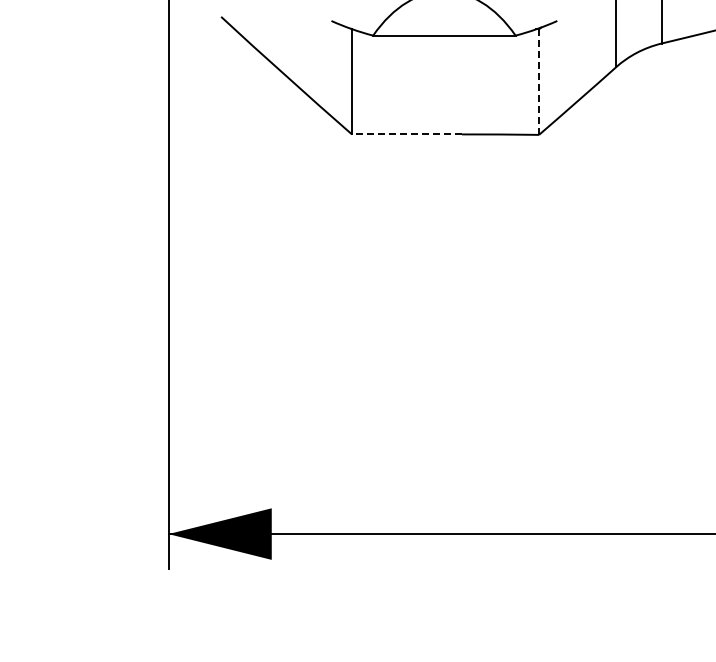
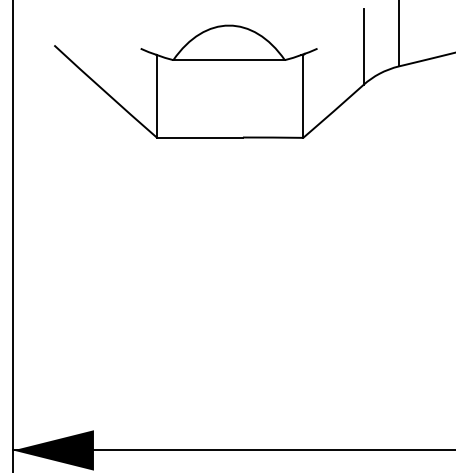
line: (539, 82) -> (303, 96), dashed -> solid
line: (406, 134) -> (199, 137), dashed -> solid

